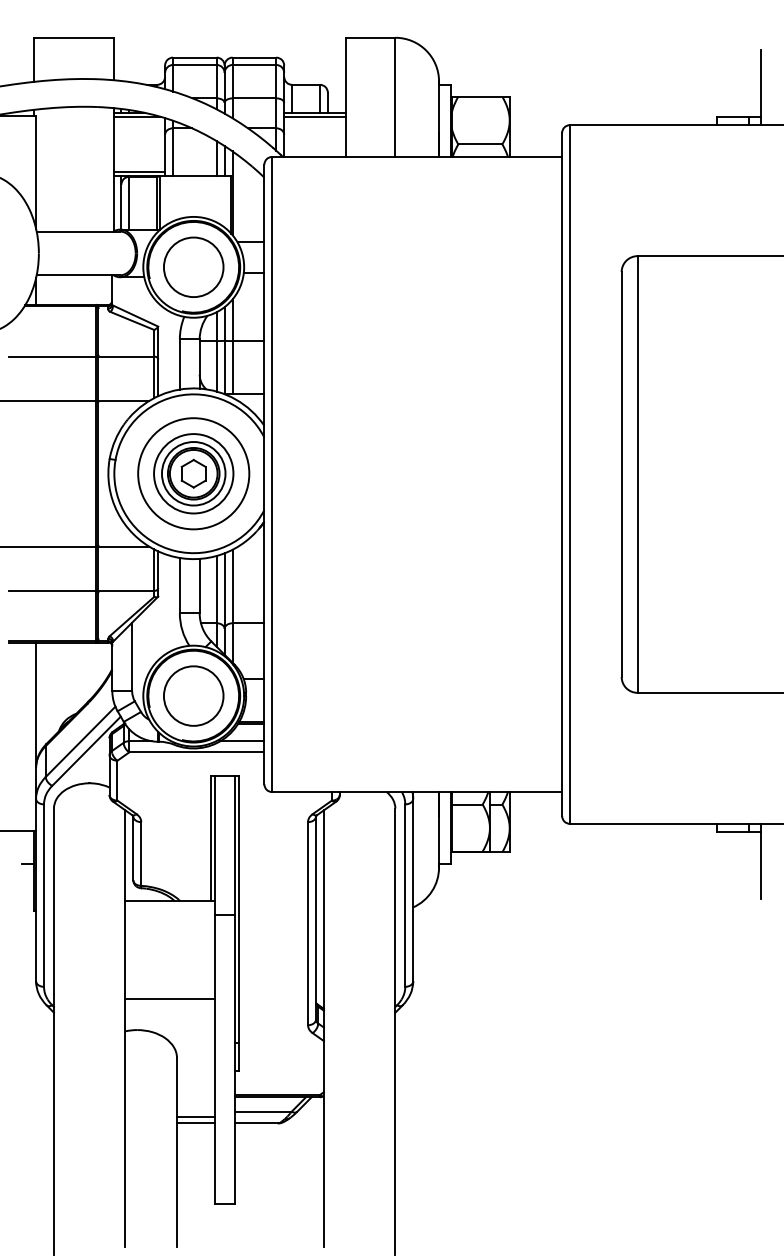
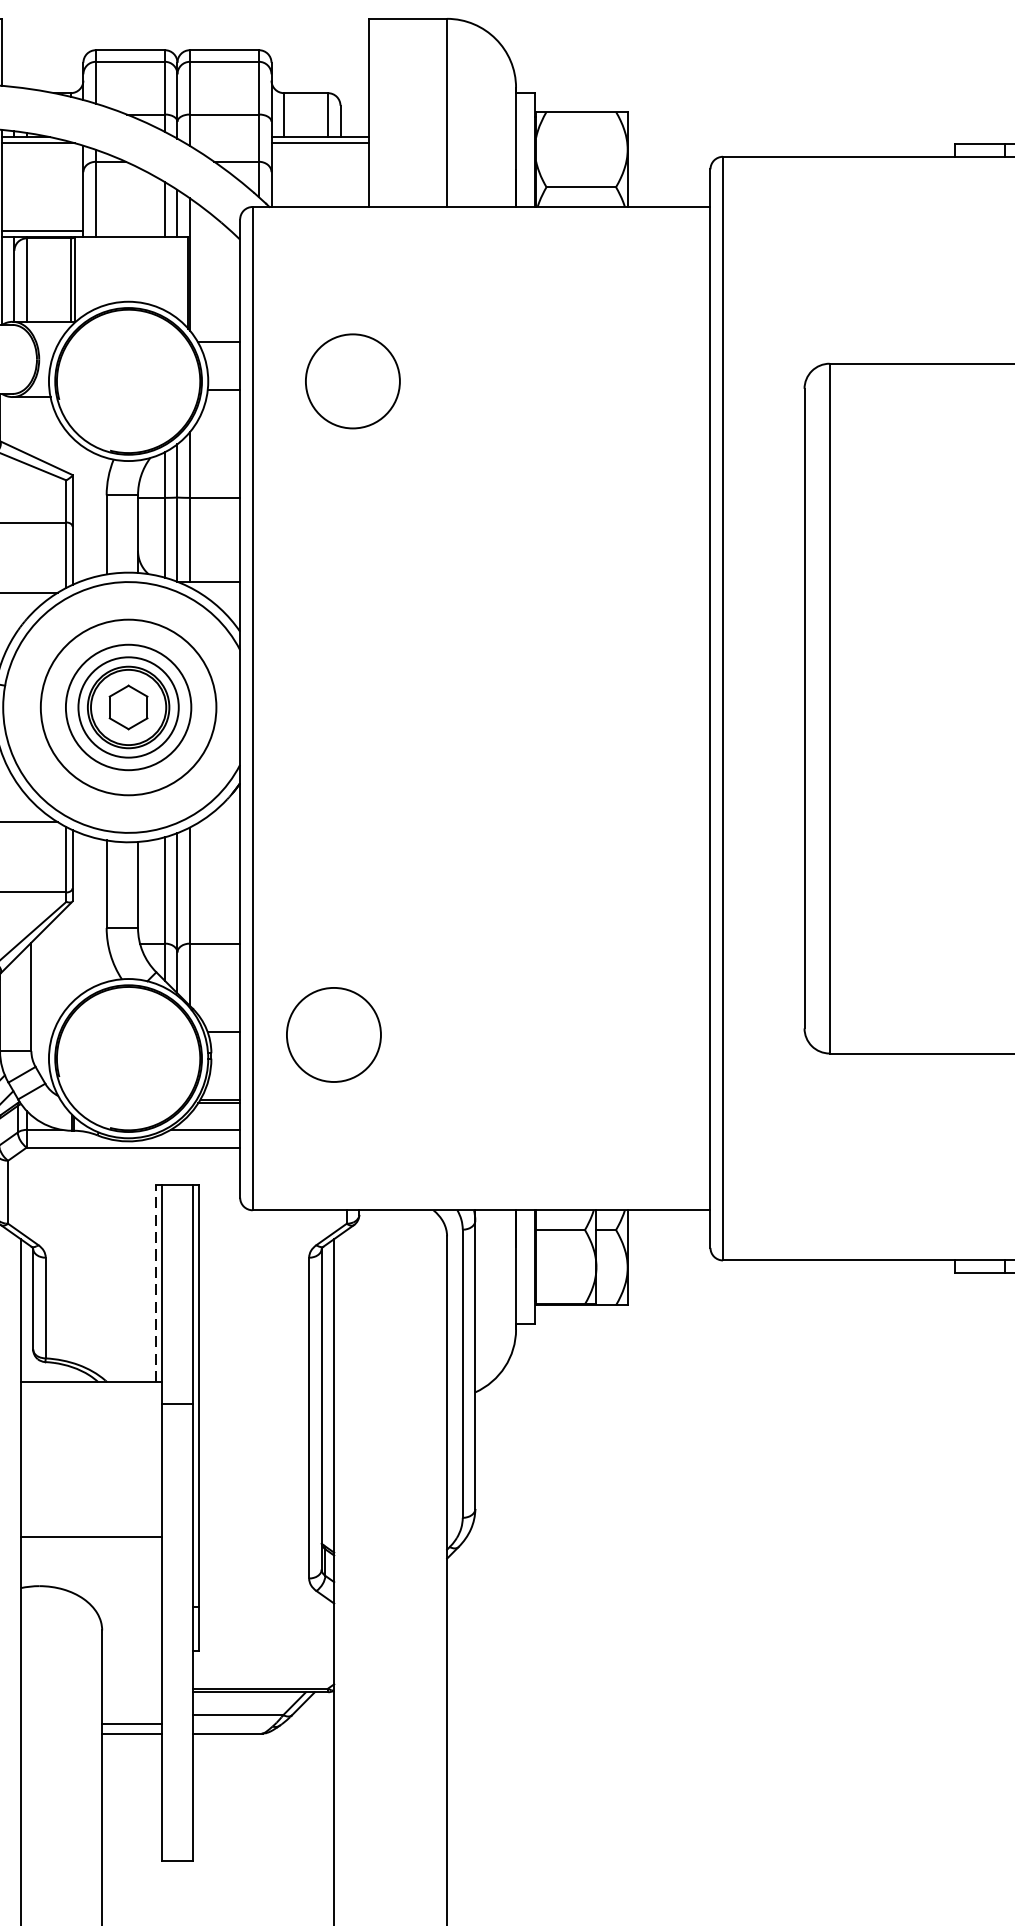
circle: (193, 266) -> (352, 380), moved
circle: (193, 695) -> (333, 1033), moved
line: (210, 837) -> (155, 1281), solid -> dashed

